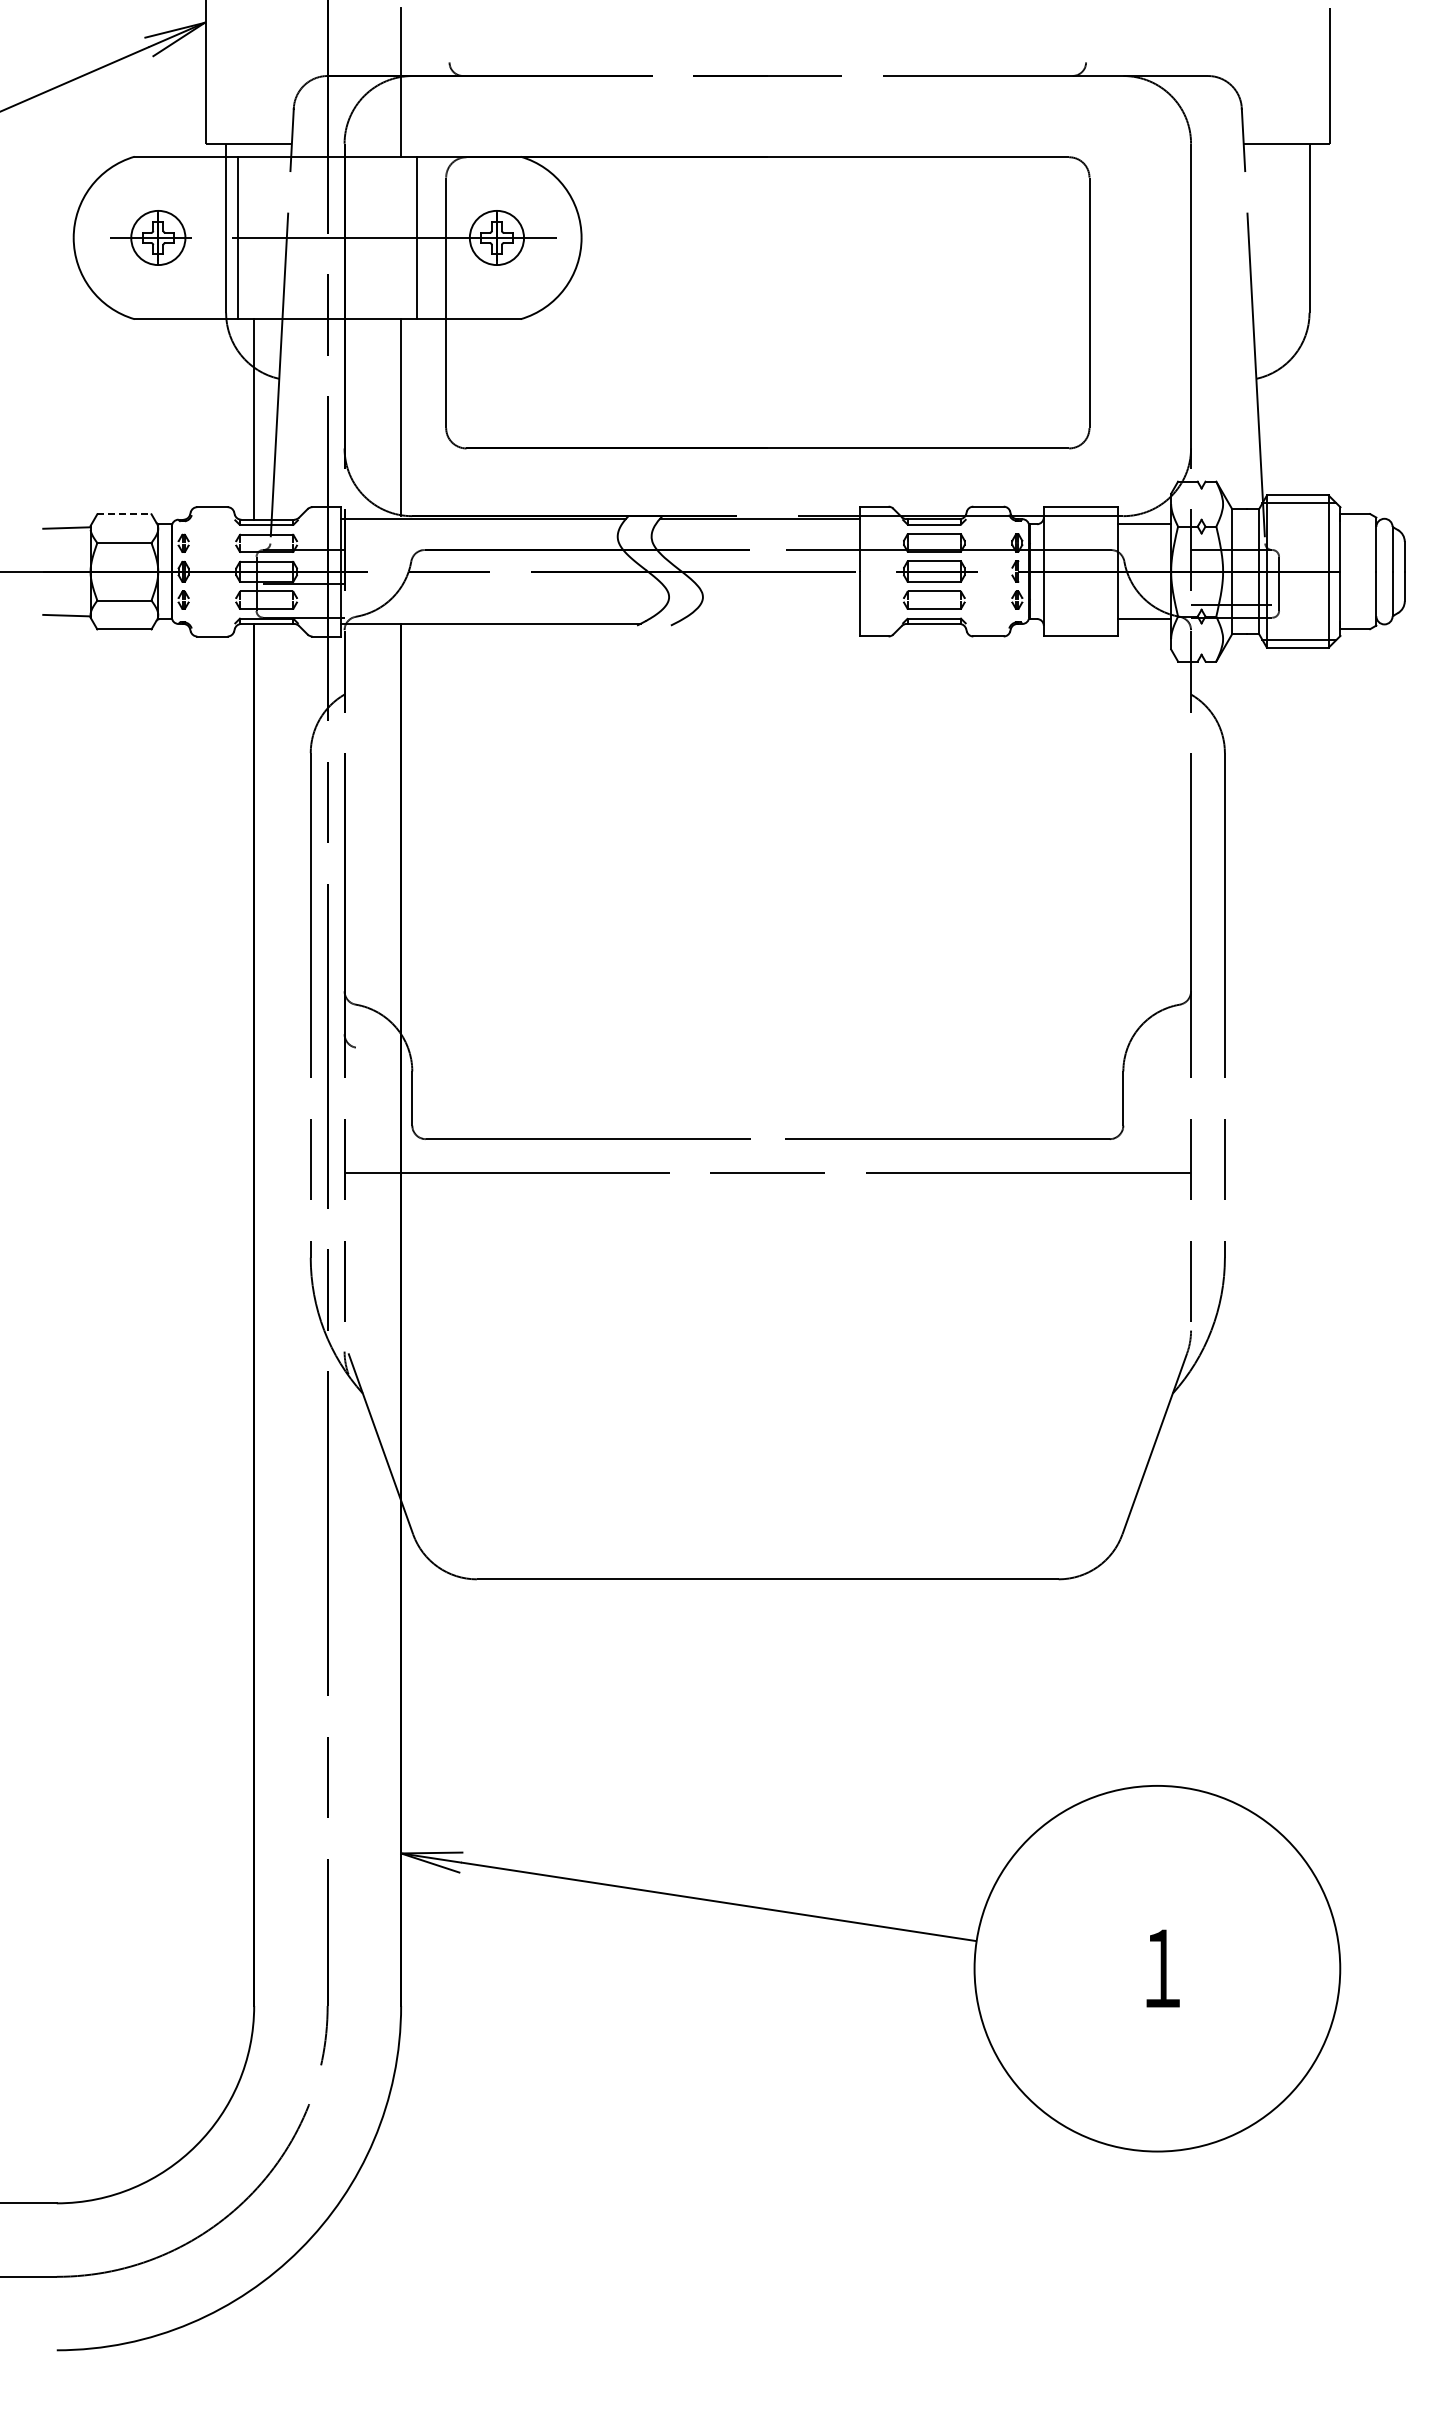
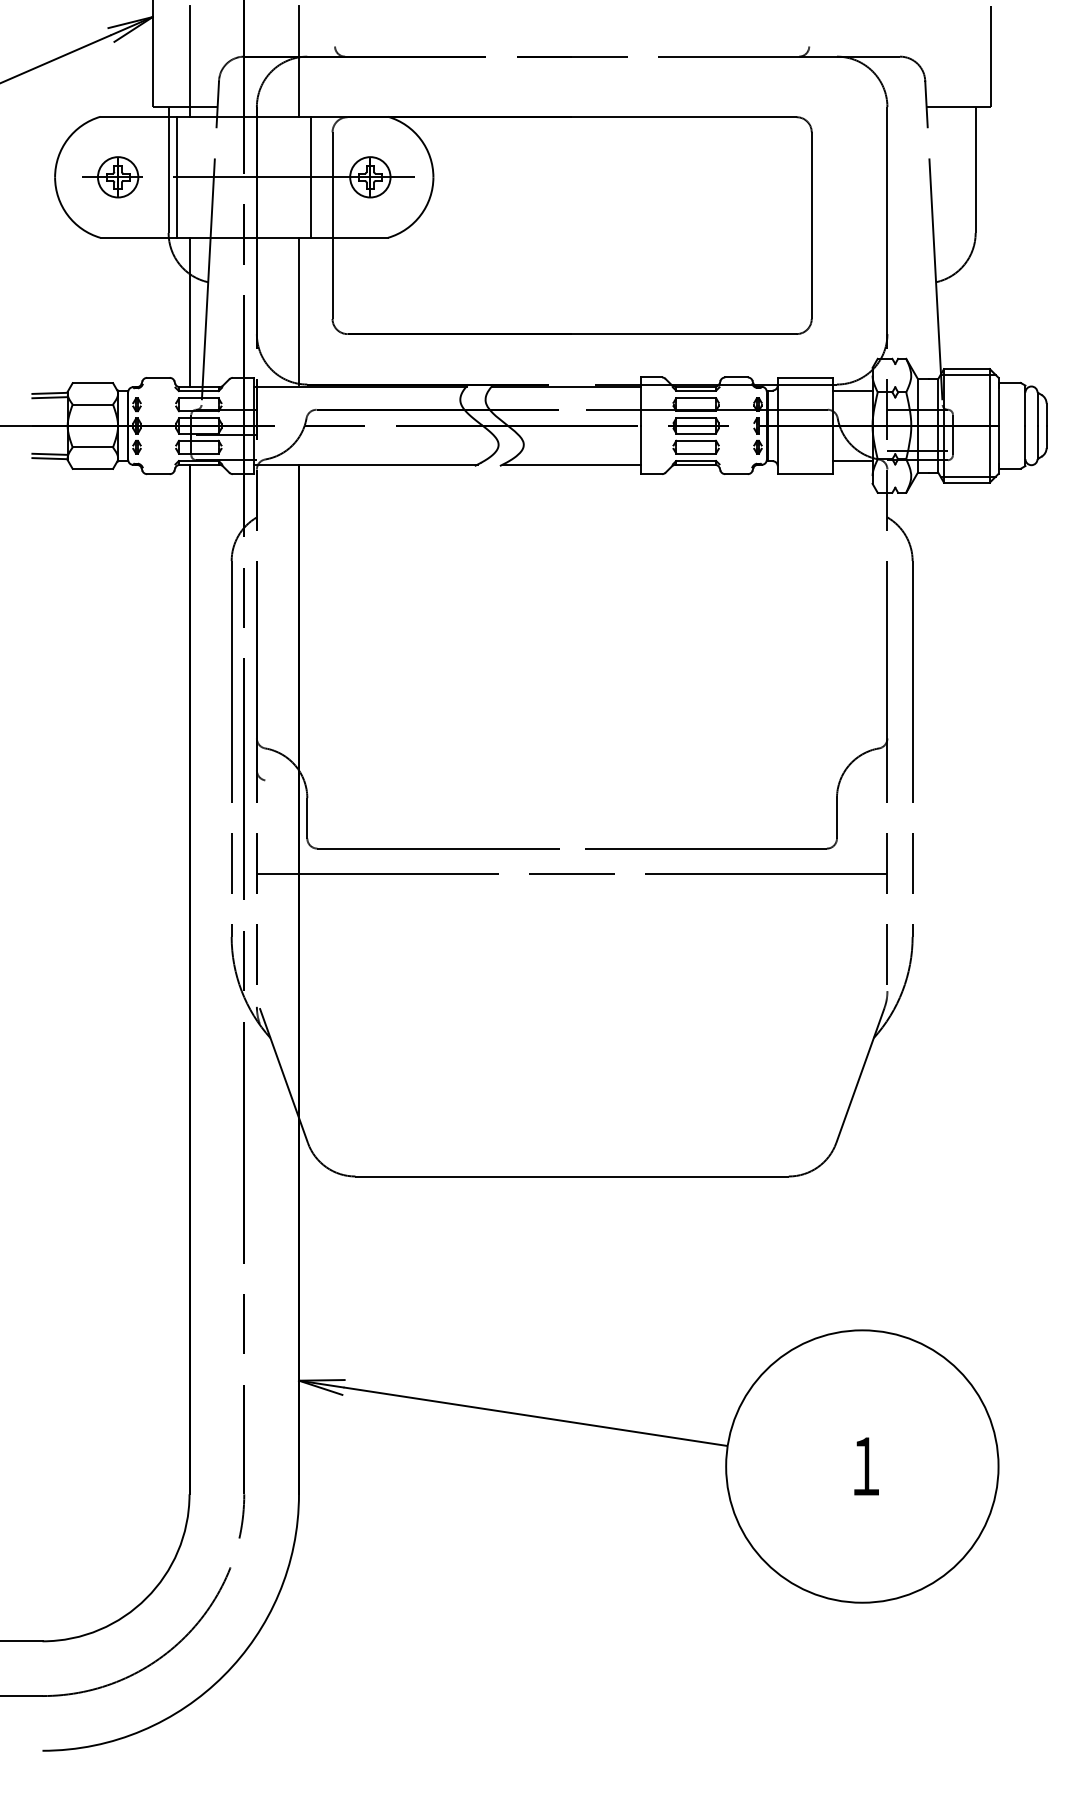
line: (254, 82) -> (189, 61), added
line: (124, 514) -> (92, 383), dashed -> solid
line: (66, 533) -> (49, 397), added
line: (66, 609) -> (49, 454), added
line: (766, 624) -> (571, 465), added

